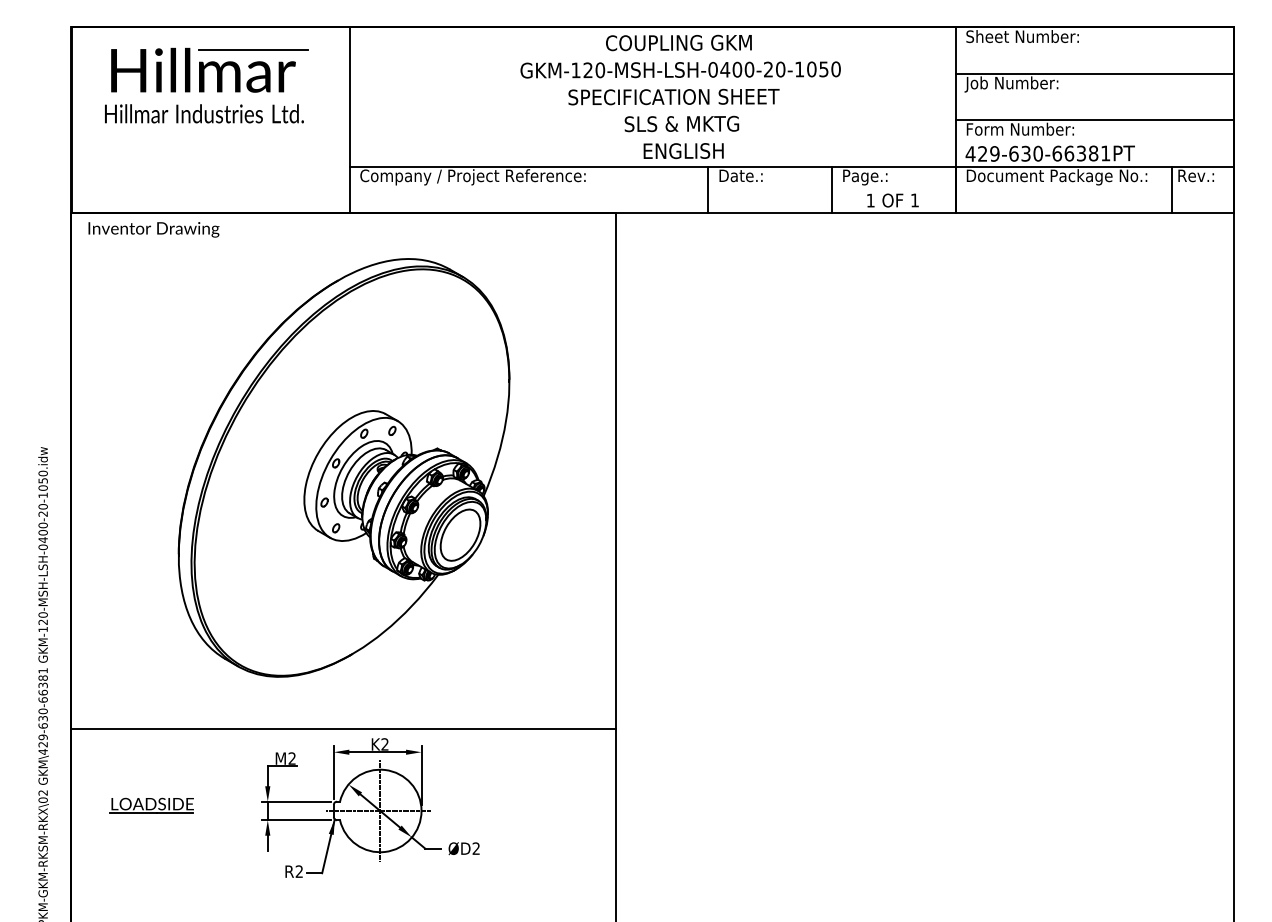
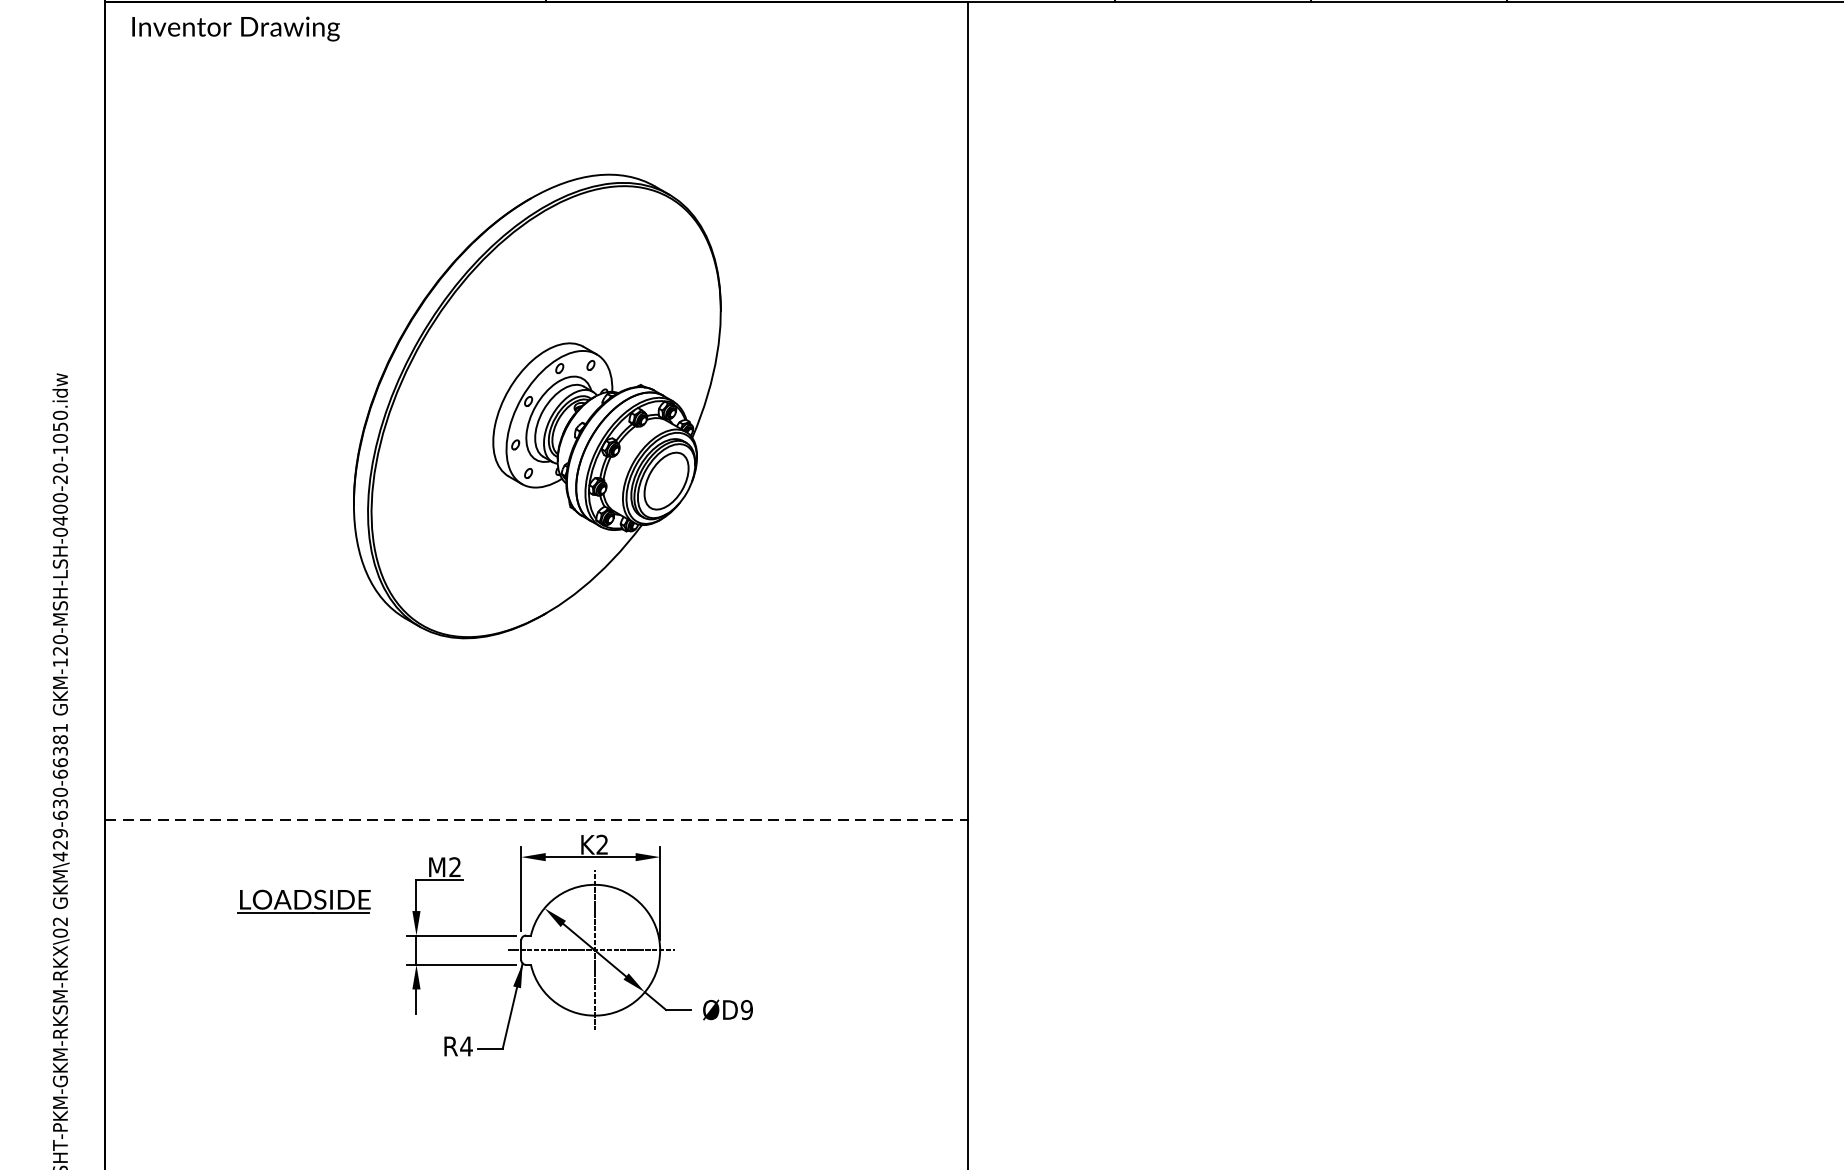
part: (343, 467) -> (536, 405), size x0.7
line: (344, 728) -> (538, 819), solid -> dashed
part: (151, 805) -> (303, 901), moved
text: (476, 848) -> (747, 1009), ØD2 -> ØD9
text: (299, 871) -> (466, 1046), R2 -> R4

